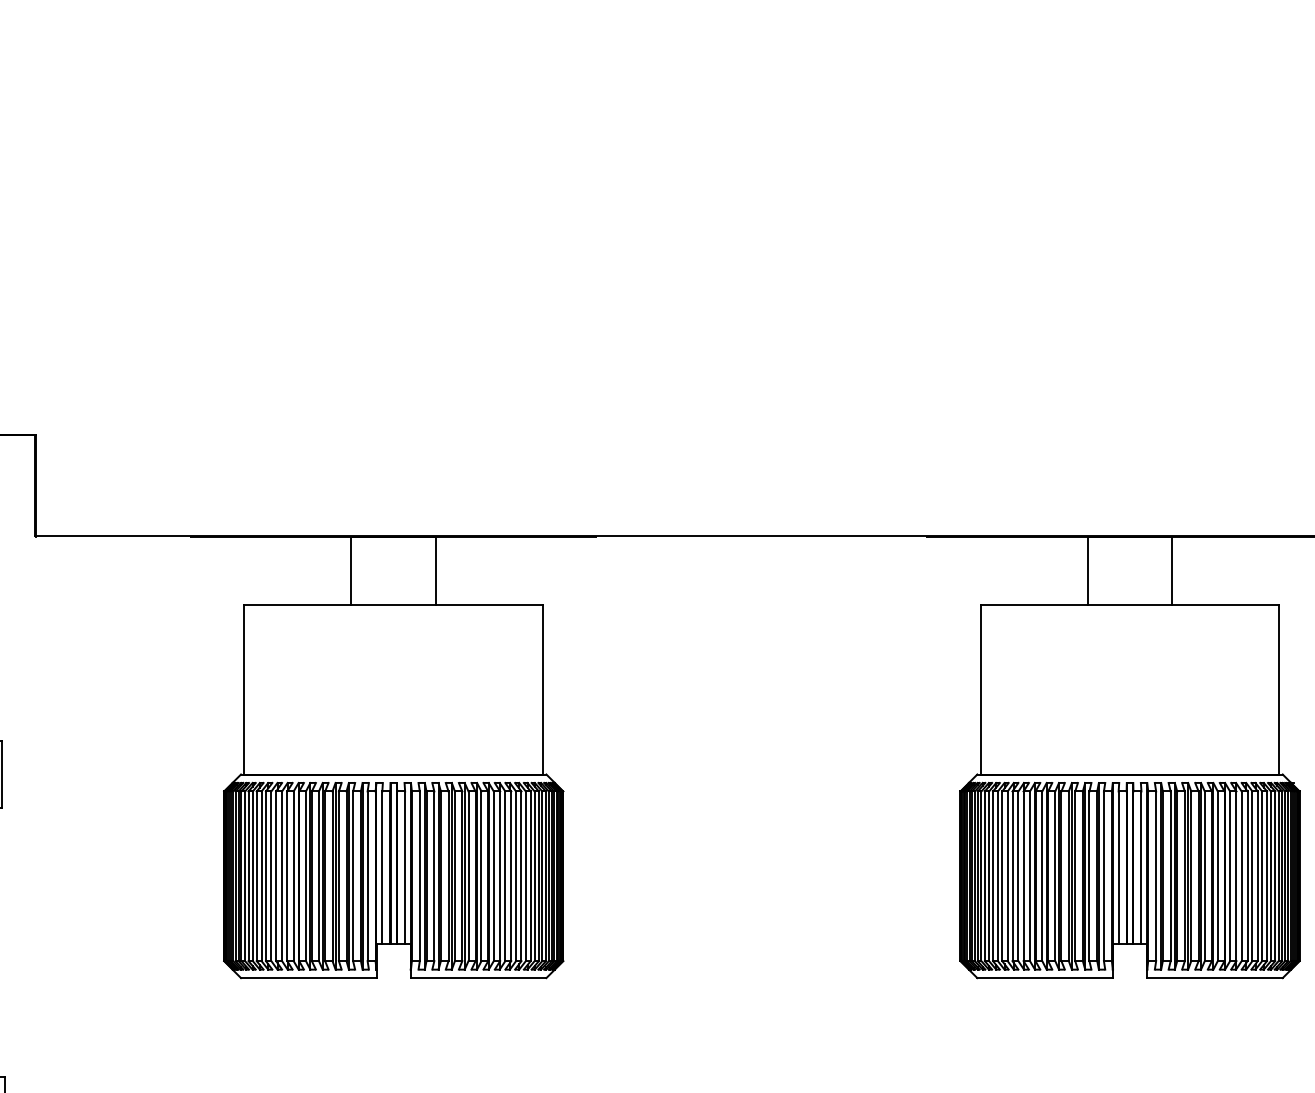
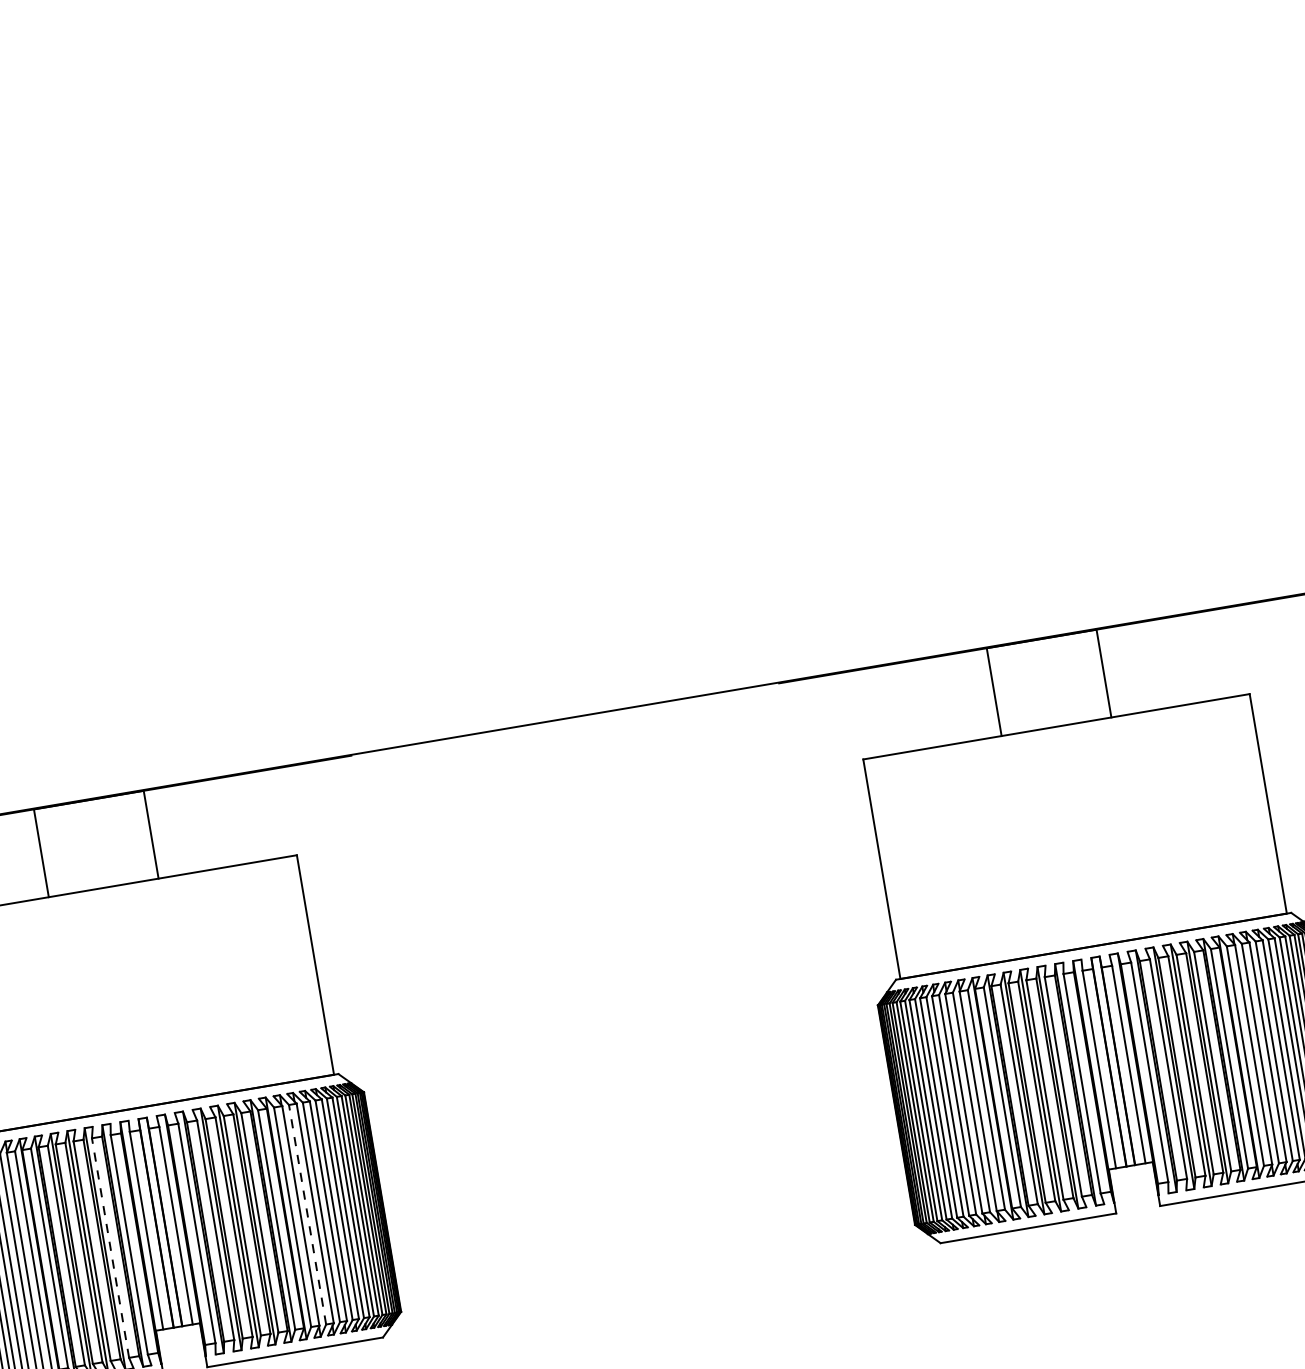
line: (353, 876) -> (111, 1248), solid -> dashed
line: (505, 876) -> (307, 1214), solid -> dashed

